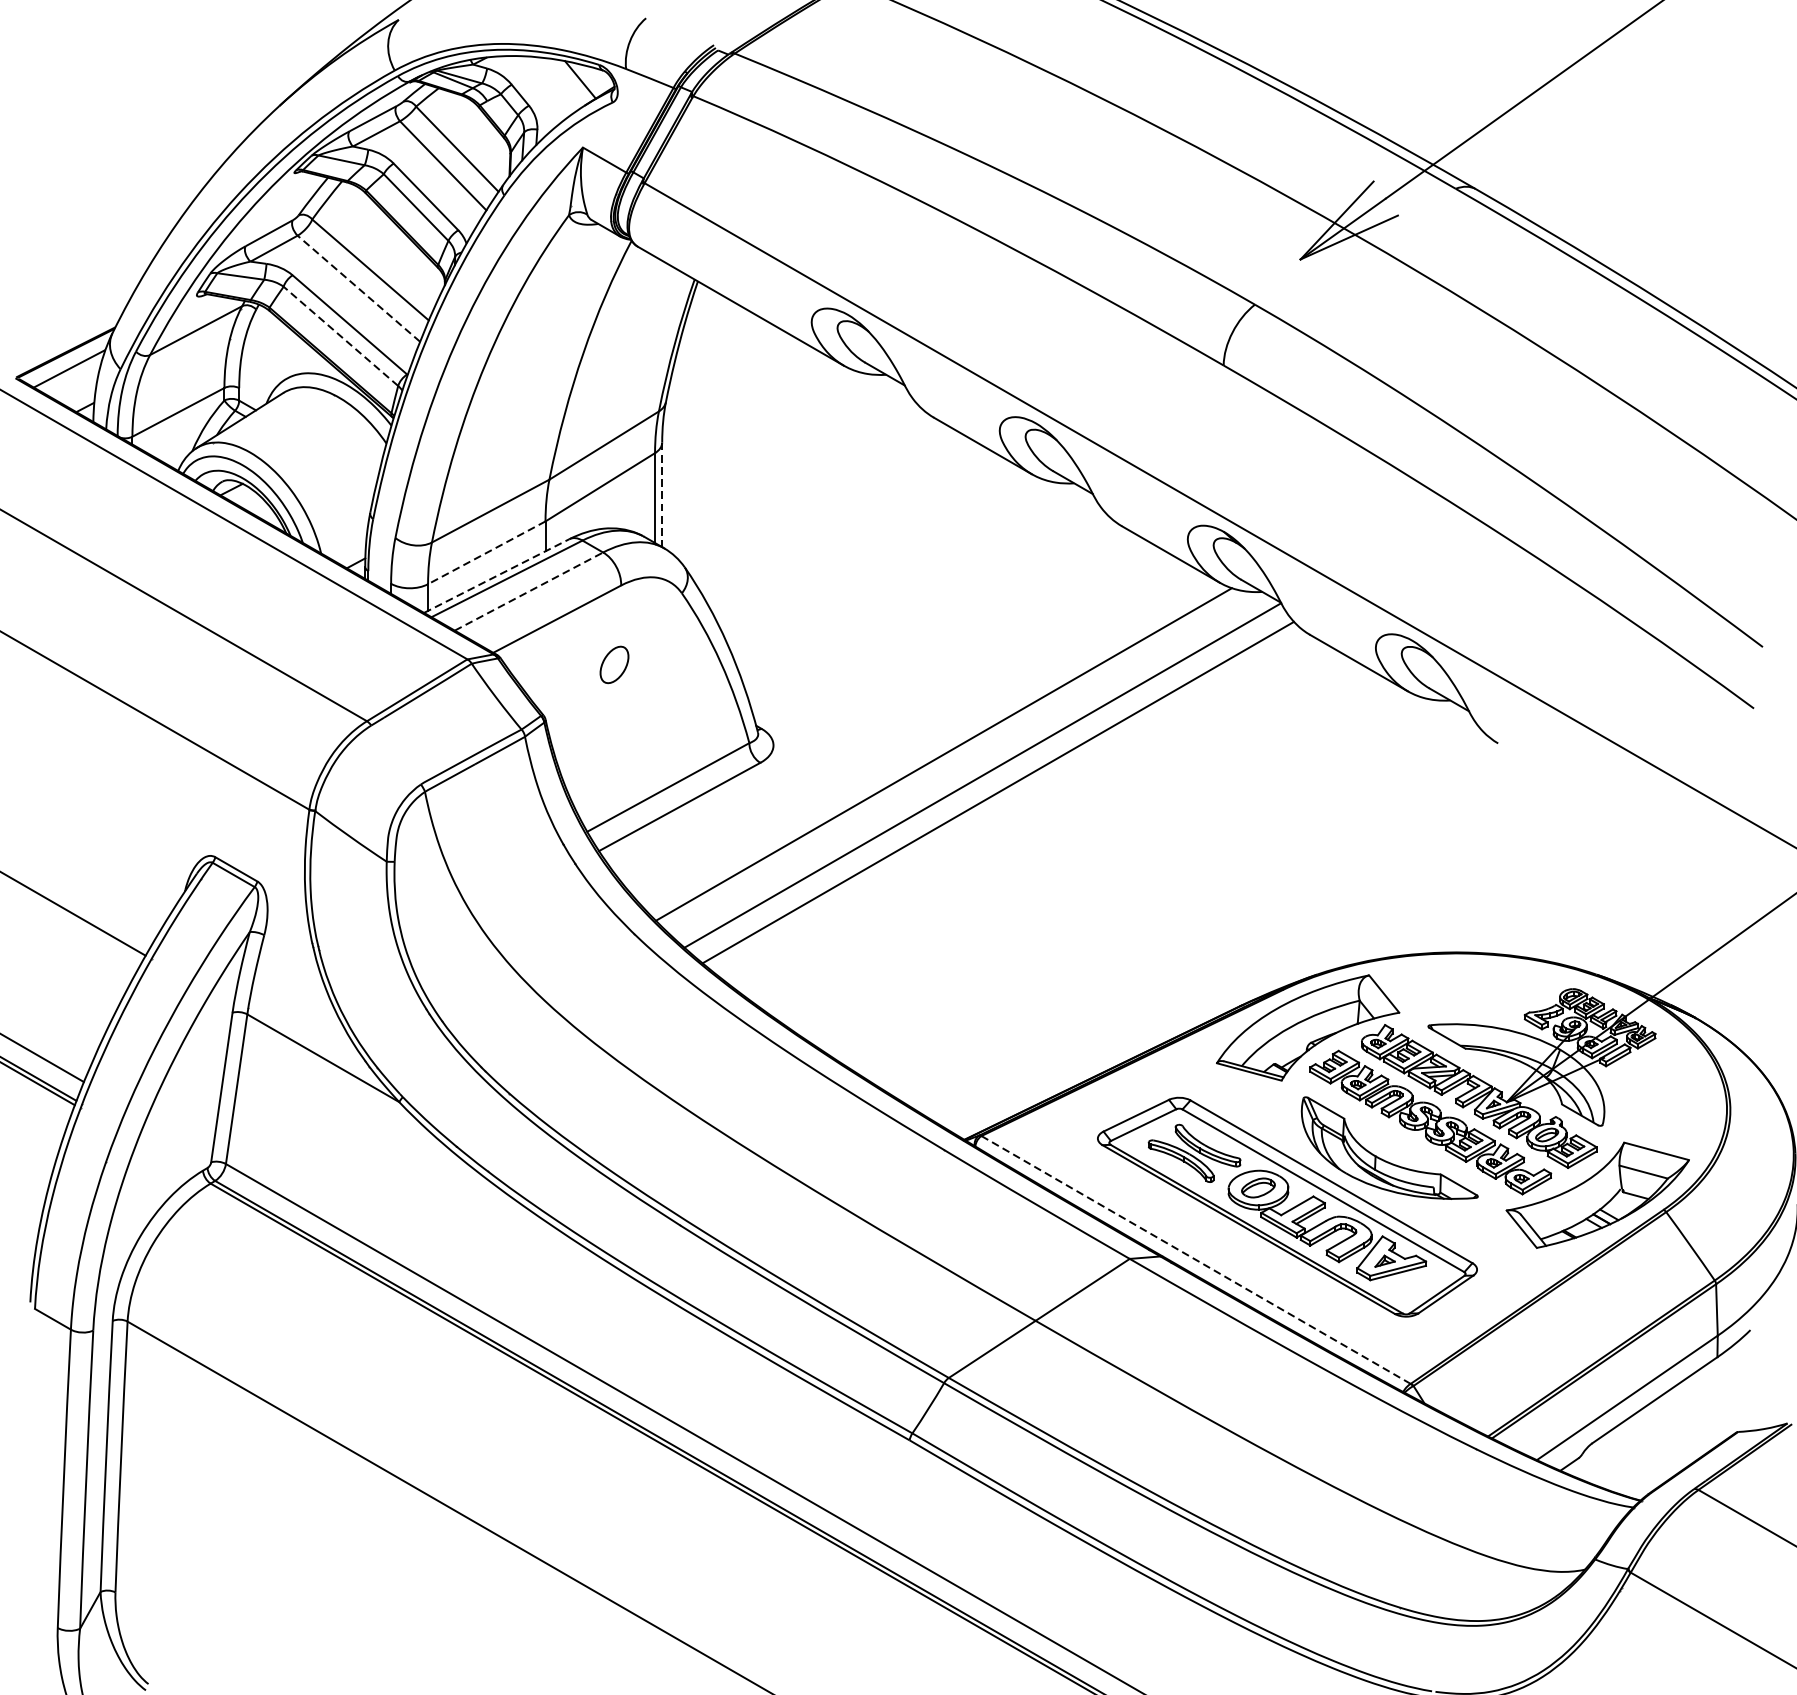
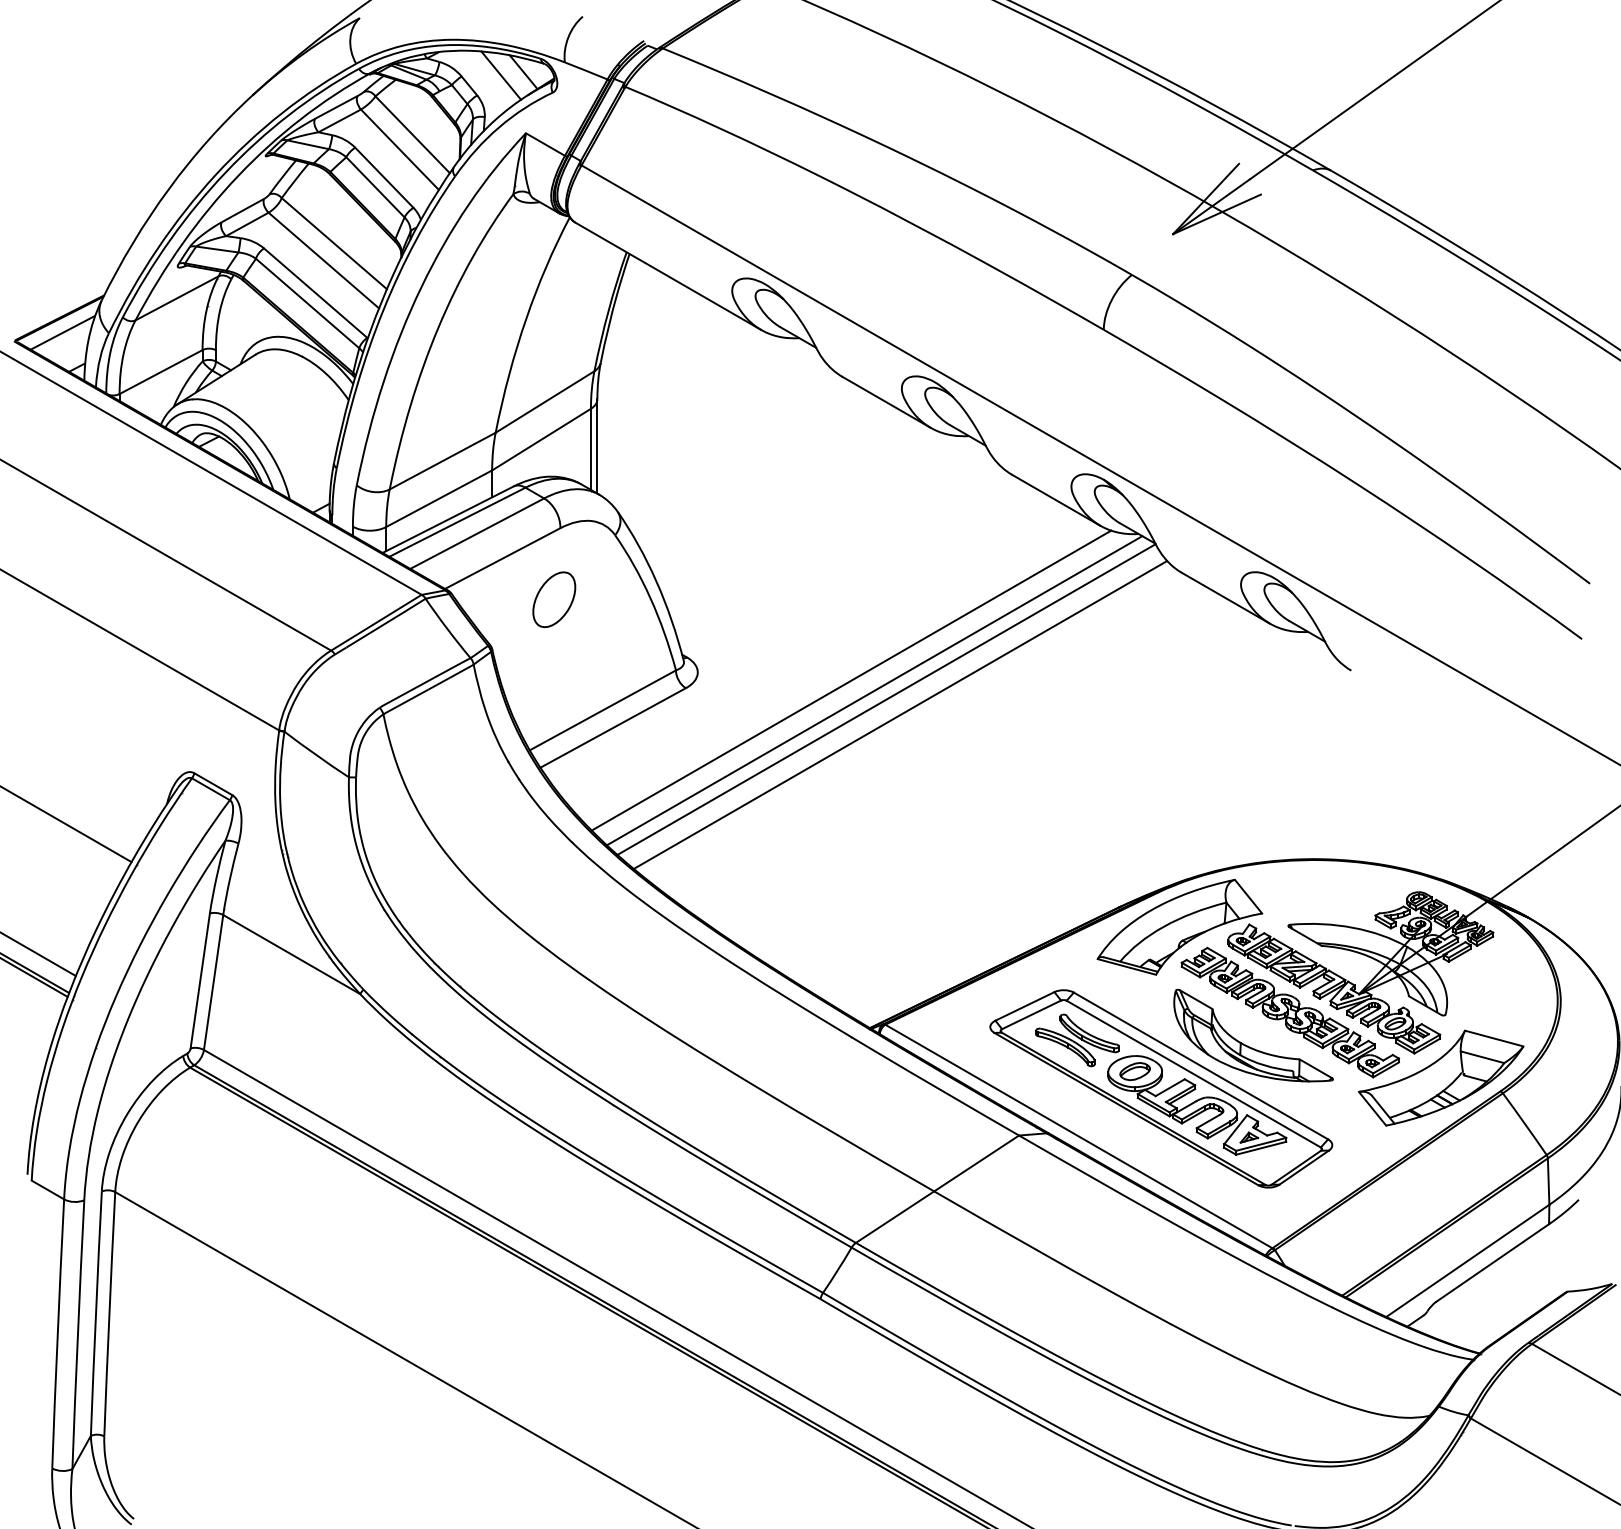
line: (555, 83) -> (501, 75), added
line: (358, 288) -> (323, 260), dashed -> solid
line: (340, 336) -> (307, 303), dashed -> solid
line: (662, 494) -> (597, 446), dashed -> solid
line: (486, 552) -> (438, 498), dashed -> solid
line: (497, 575) -> (448, 519), dashed -> solid
line: (529, 591) -> (477, 533), dashed -> solid
part: (614, 664) -> (554, 599), size x1.67
line: (969, 765) -> (874, 690), added
line: (1196, 1259) -> (1079, 1136), dashed -> solid

